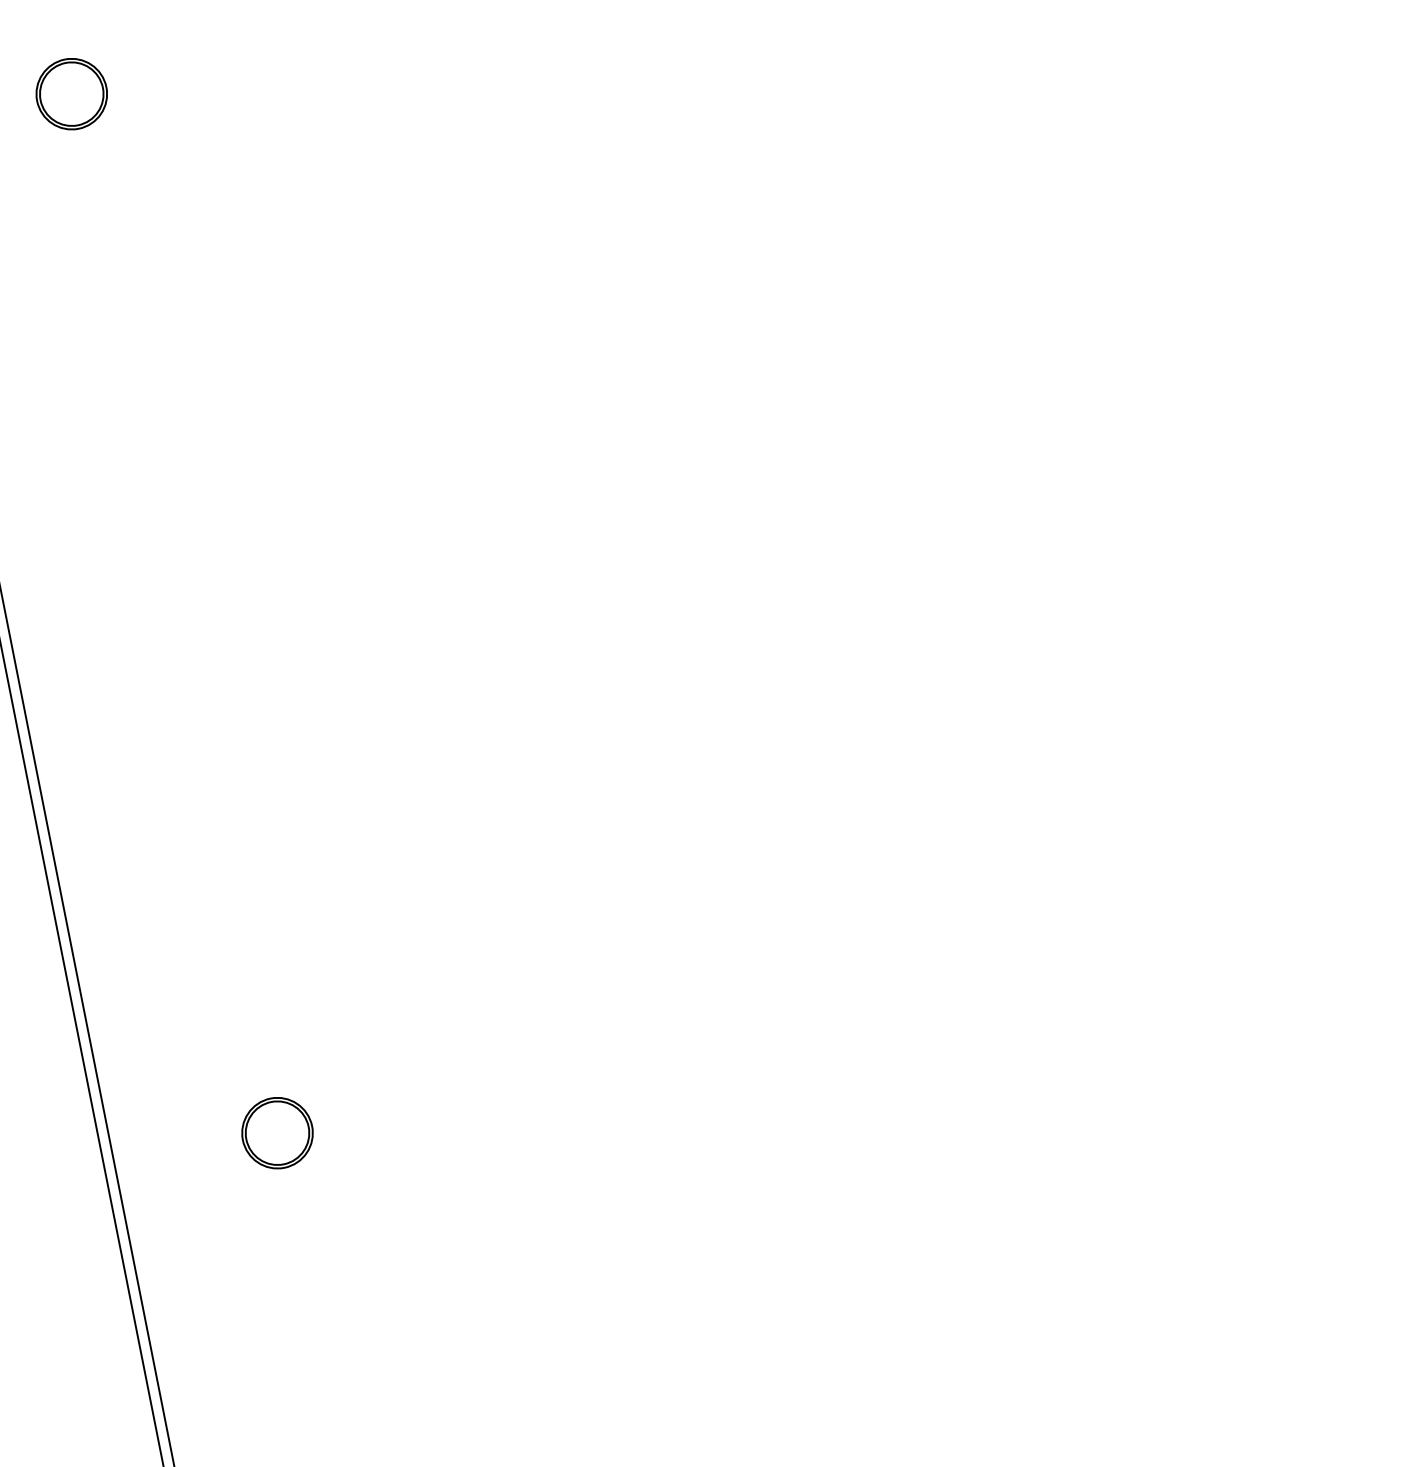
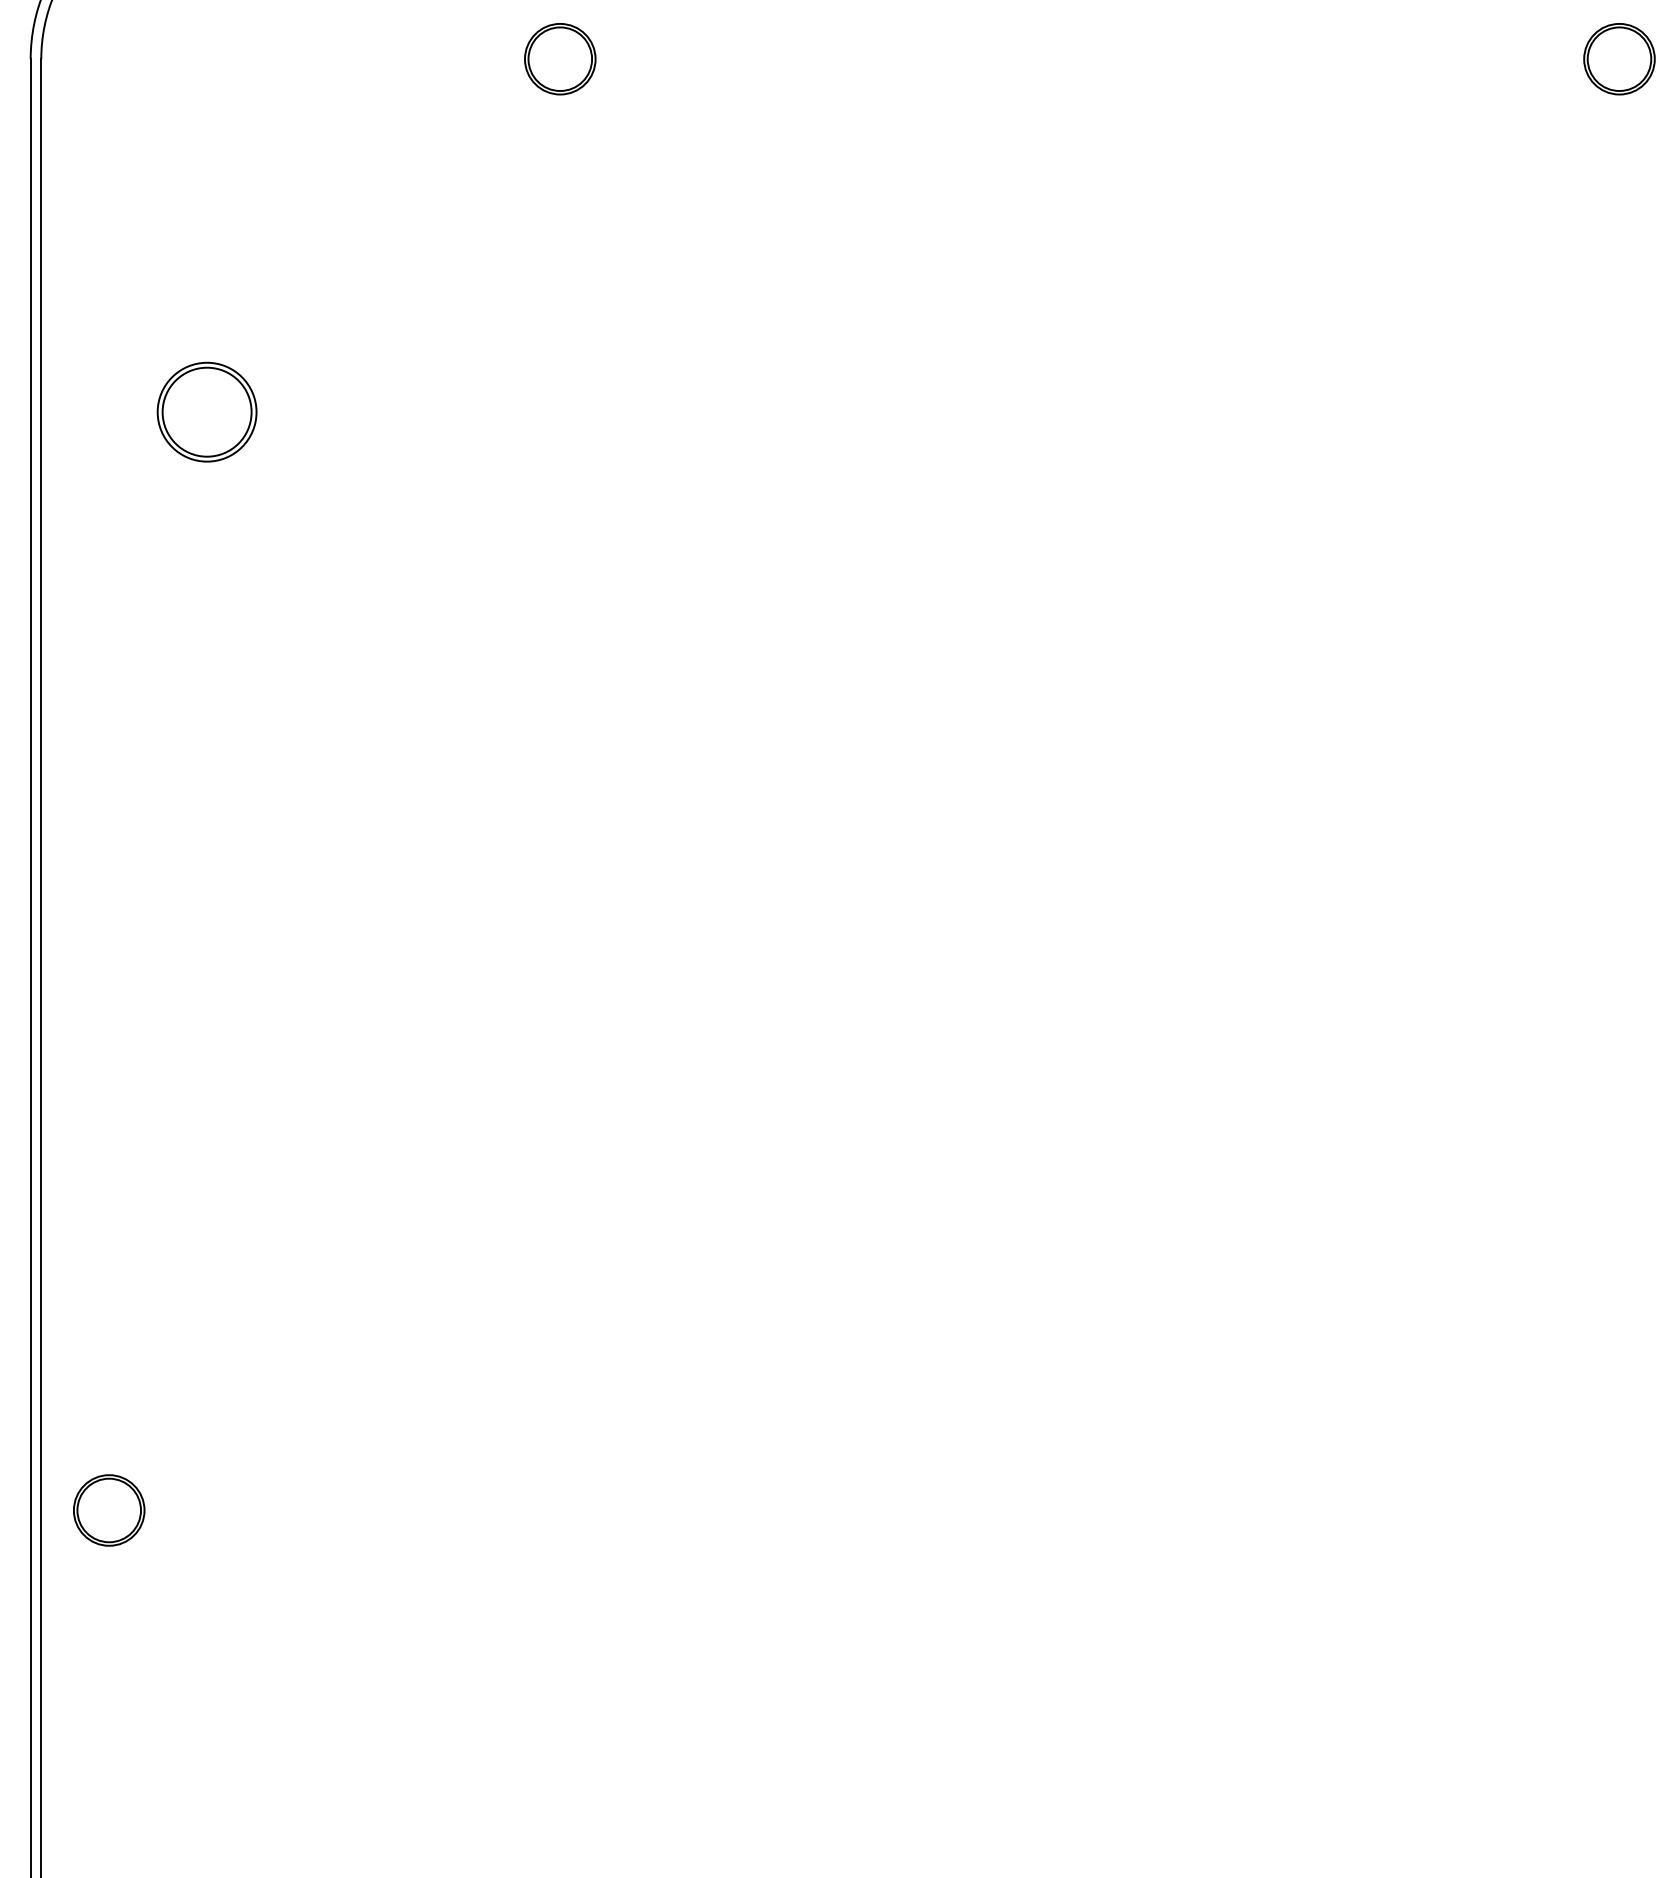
part: (72, 94) -> (207, 412), size x1.4
part: (277, 1133) -> (109, 1510), moved

